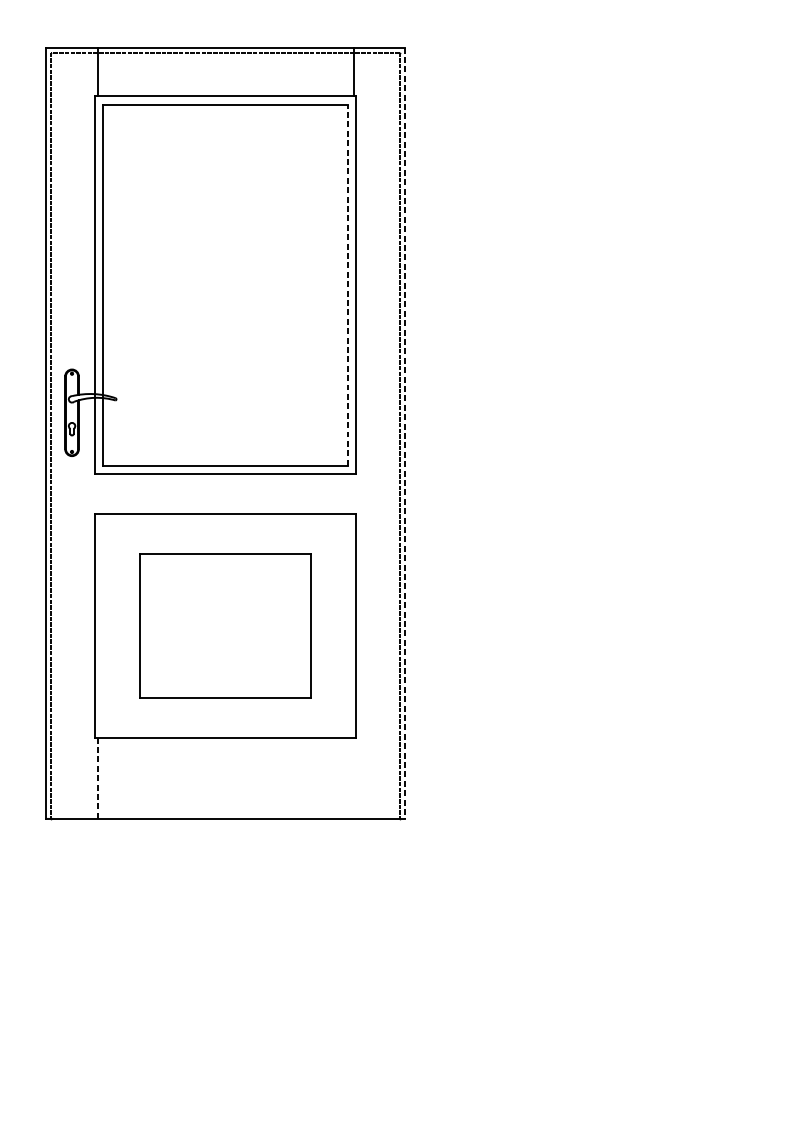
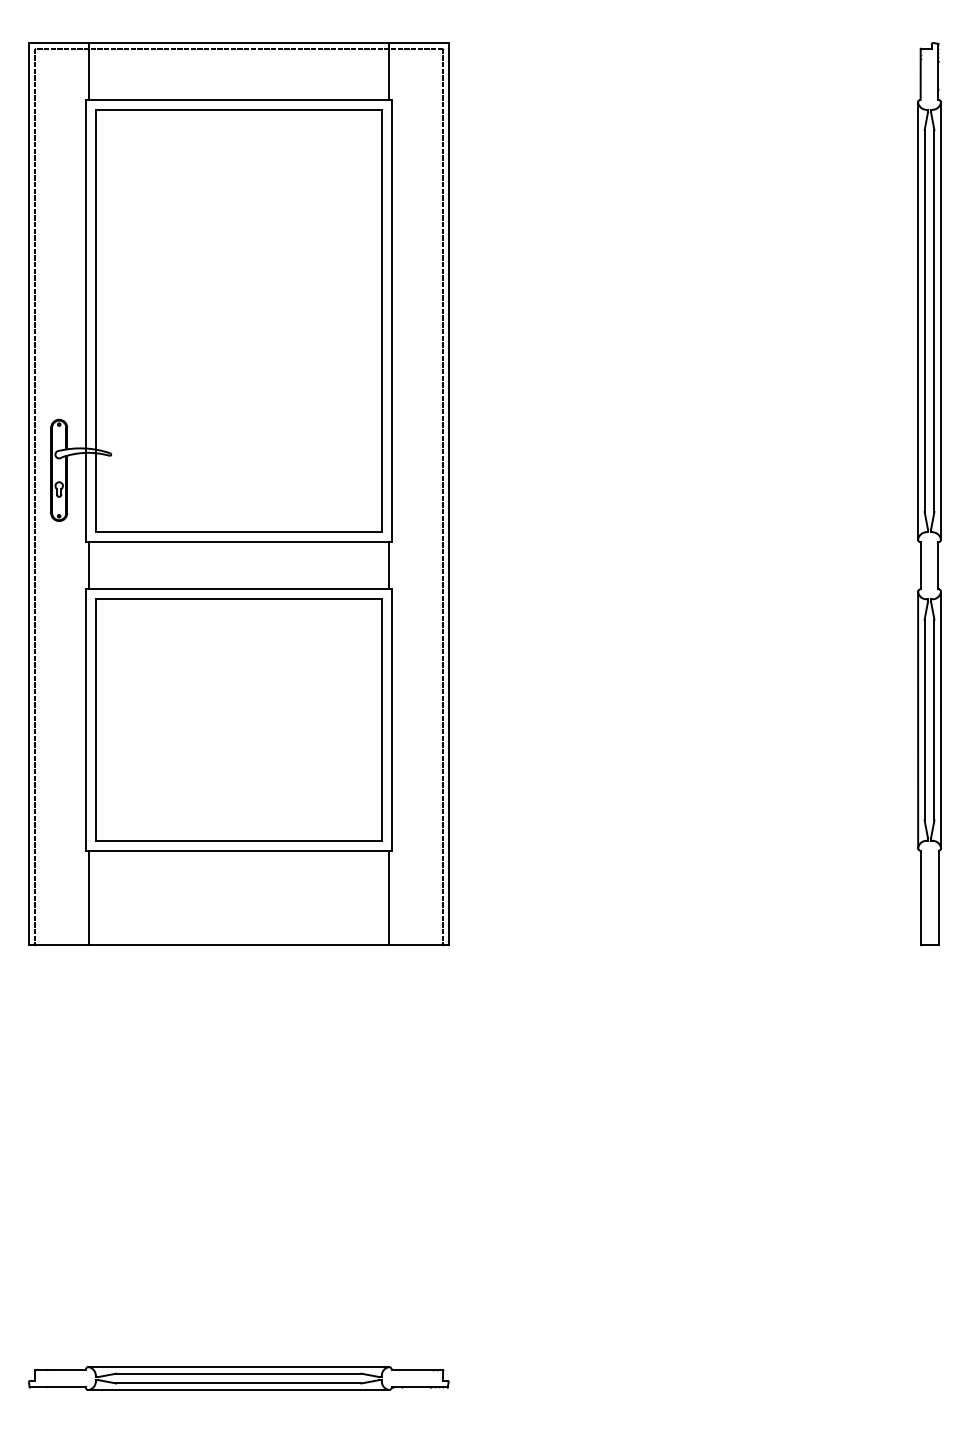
line: (347, 284) -> (381, 320), dashed -> solid
line: (404, 433) -> (448, 494), dashed -> solid
line: (97, 494) -> (89, 565), added
line: (353, 494) -> (388, 565), added
part: (225, 625) -> (238, 719), size x1.43
line: (97, 777) -> (89, 897), dashed -> solid
line: (353, 777) -> (388, 897), added

